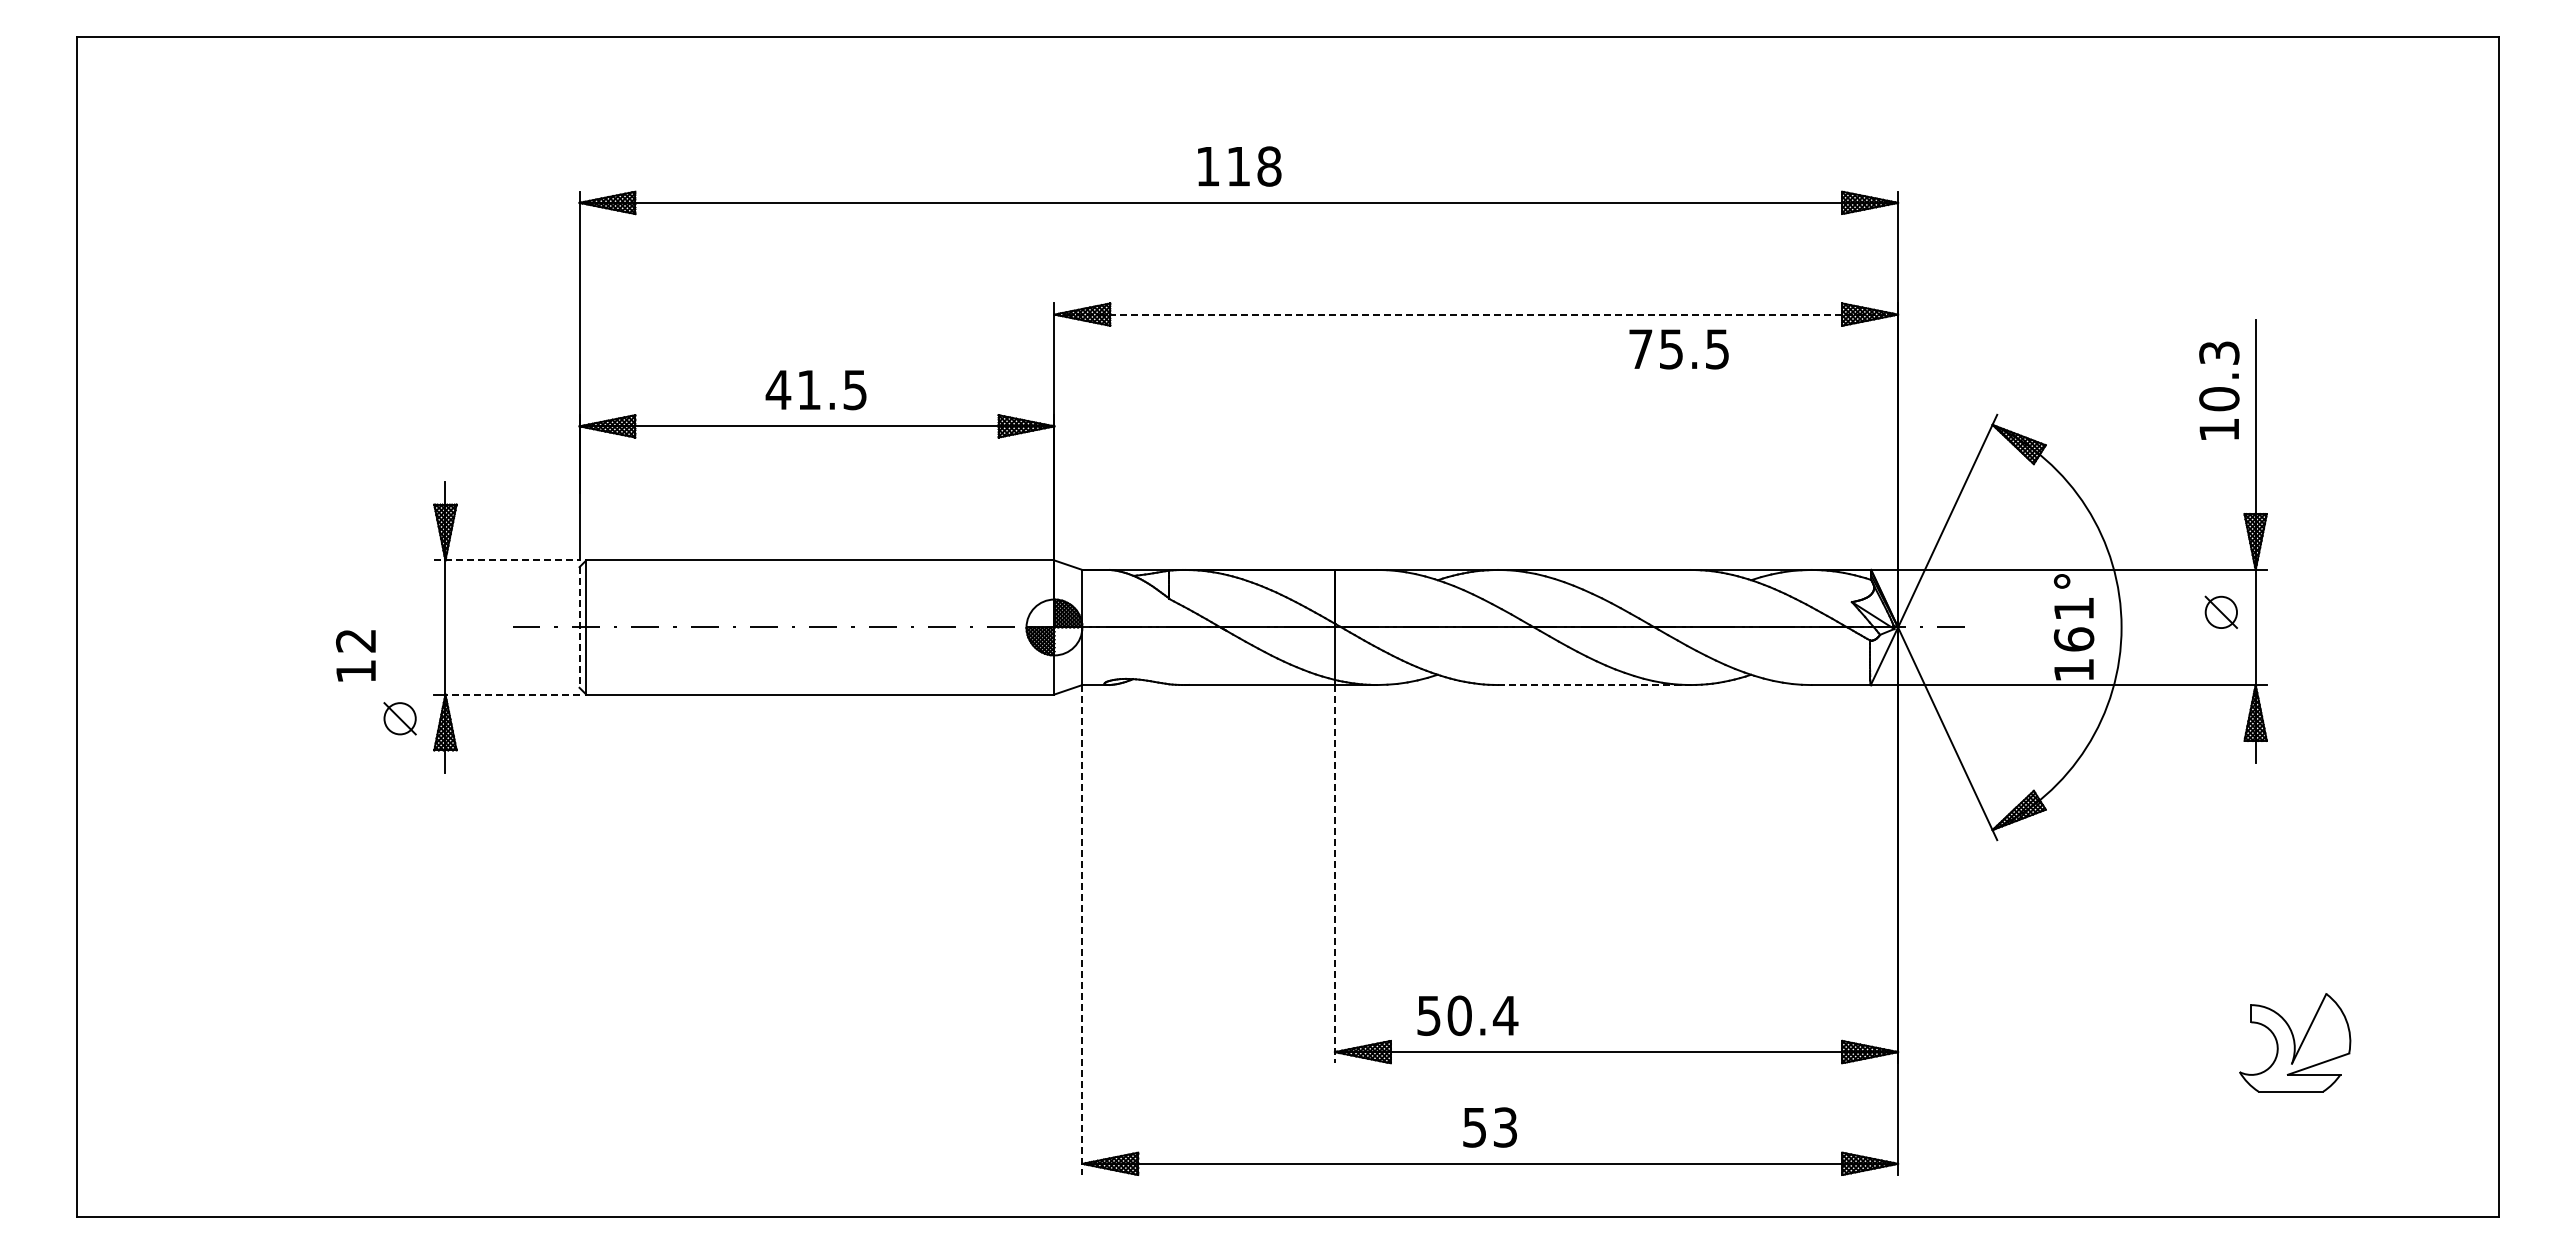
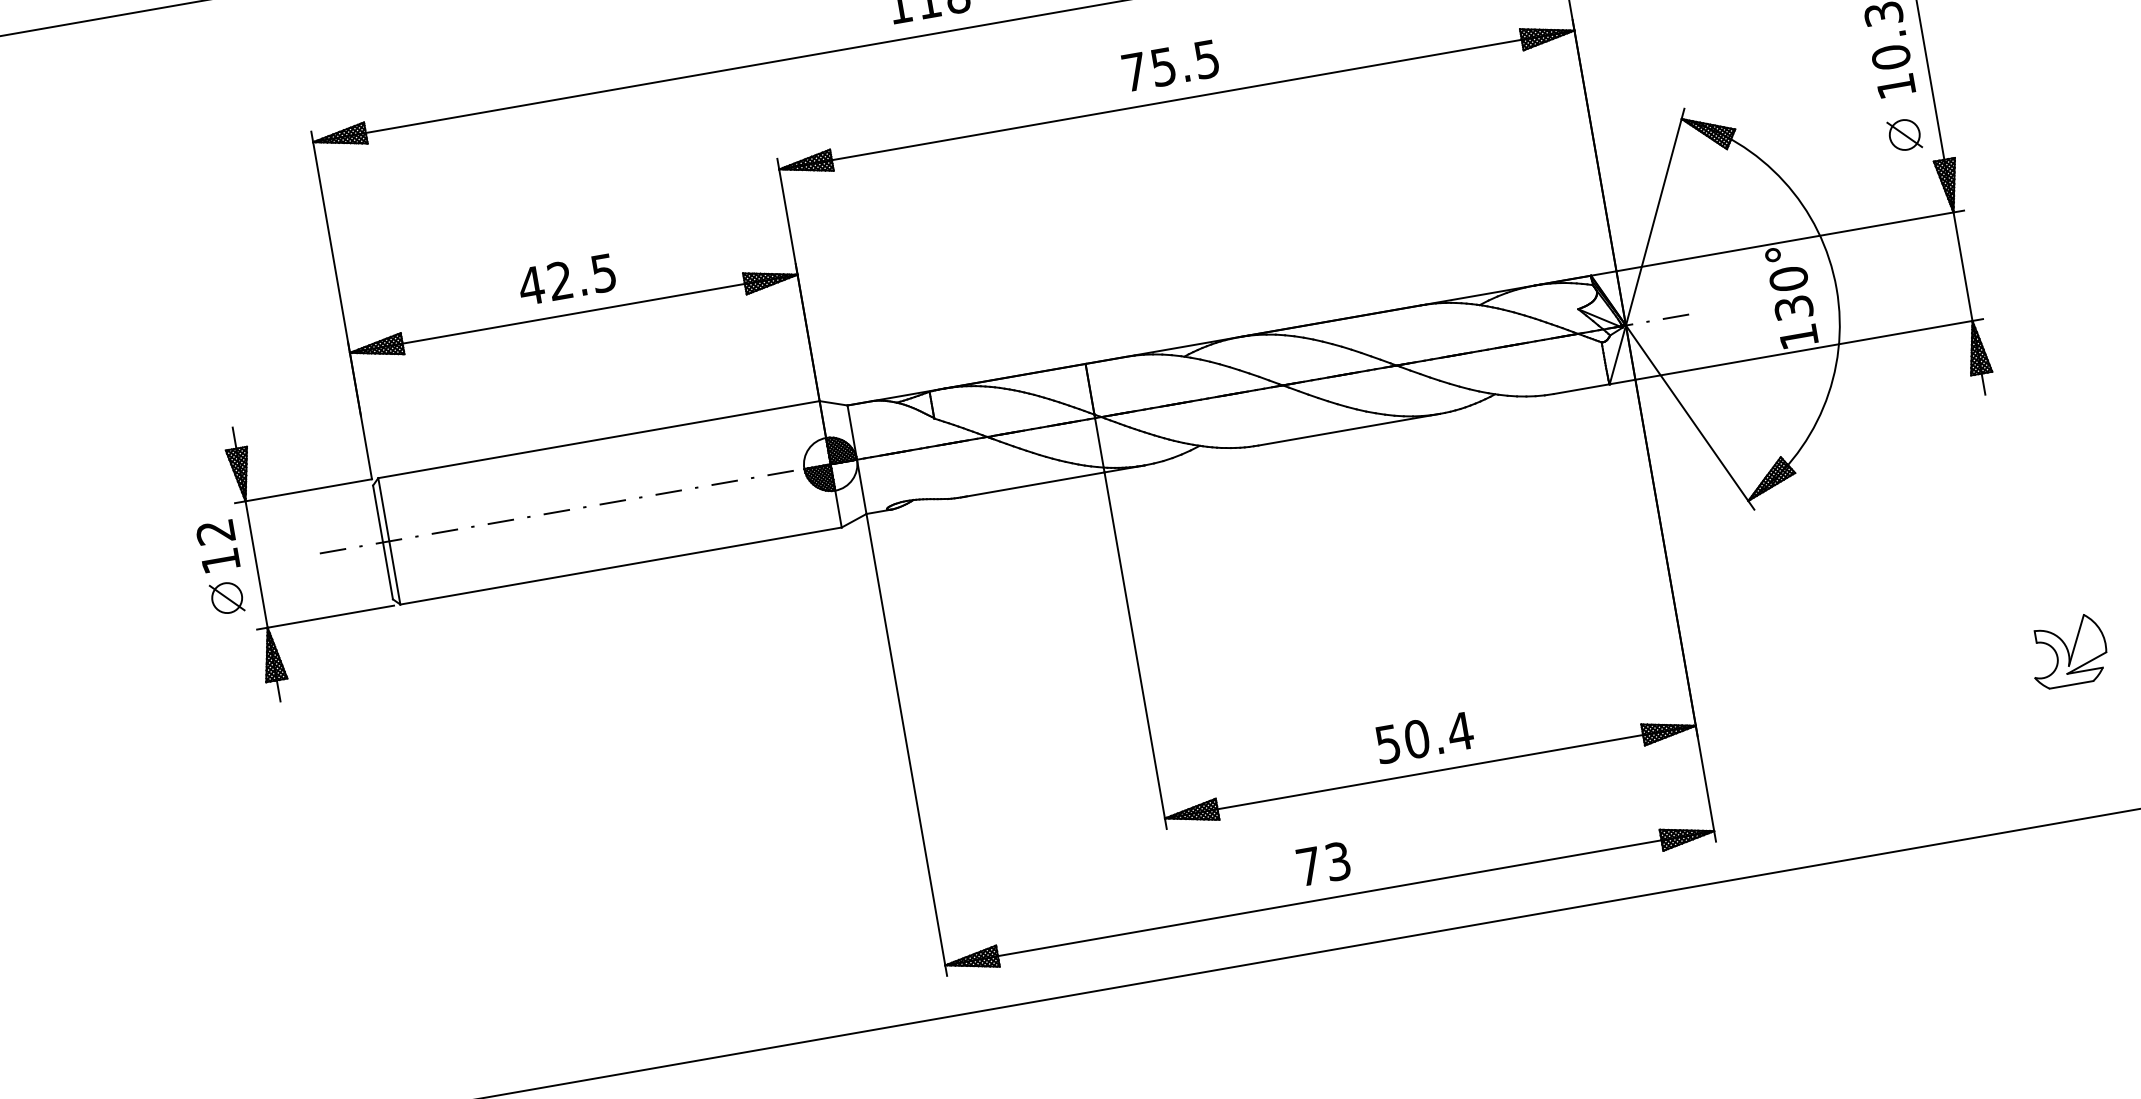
line: (1476, 314) -> (1177, 99), dashed -> solid
text: (1678, 349) -> (1170, 66), moved
text: (808, 389) -> (559, 280), 41.5 -> 42.5
line: (506, 560) -> (303, 491), dashed -> solid
part: (2220, 611) -> (1903, 134), moved
text: (2073, 623) -> (1790, 292), 161° -> 130°
line: (579, 627) -> (382, 542), dashed -> solid
text: (355, 655) -> (217, 546), moved
line: (1594, 685) -> (1349, 430), dashed -> solid
line: (512, 694) -> (330, 616), dashed -> solid
part: (399, 718) -> (226, 597), moved
line: (1334, 874) -> (1135, 651), dashed -> solid
line: (1082, 930) -> (906, 745), dashed -> solid
text: (1467, 1015) -> (1424, 737), moved
part: (2295, 1041) -> (2068, 650), size x0.71
text: (1474, 1127) -> (1308, 866), 53 -> 73

